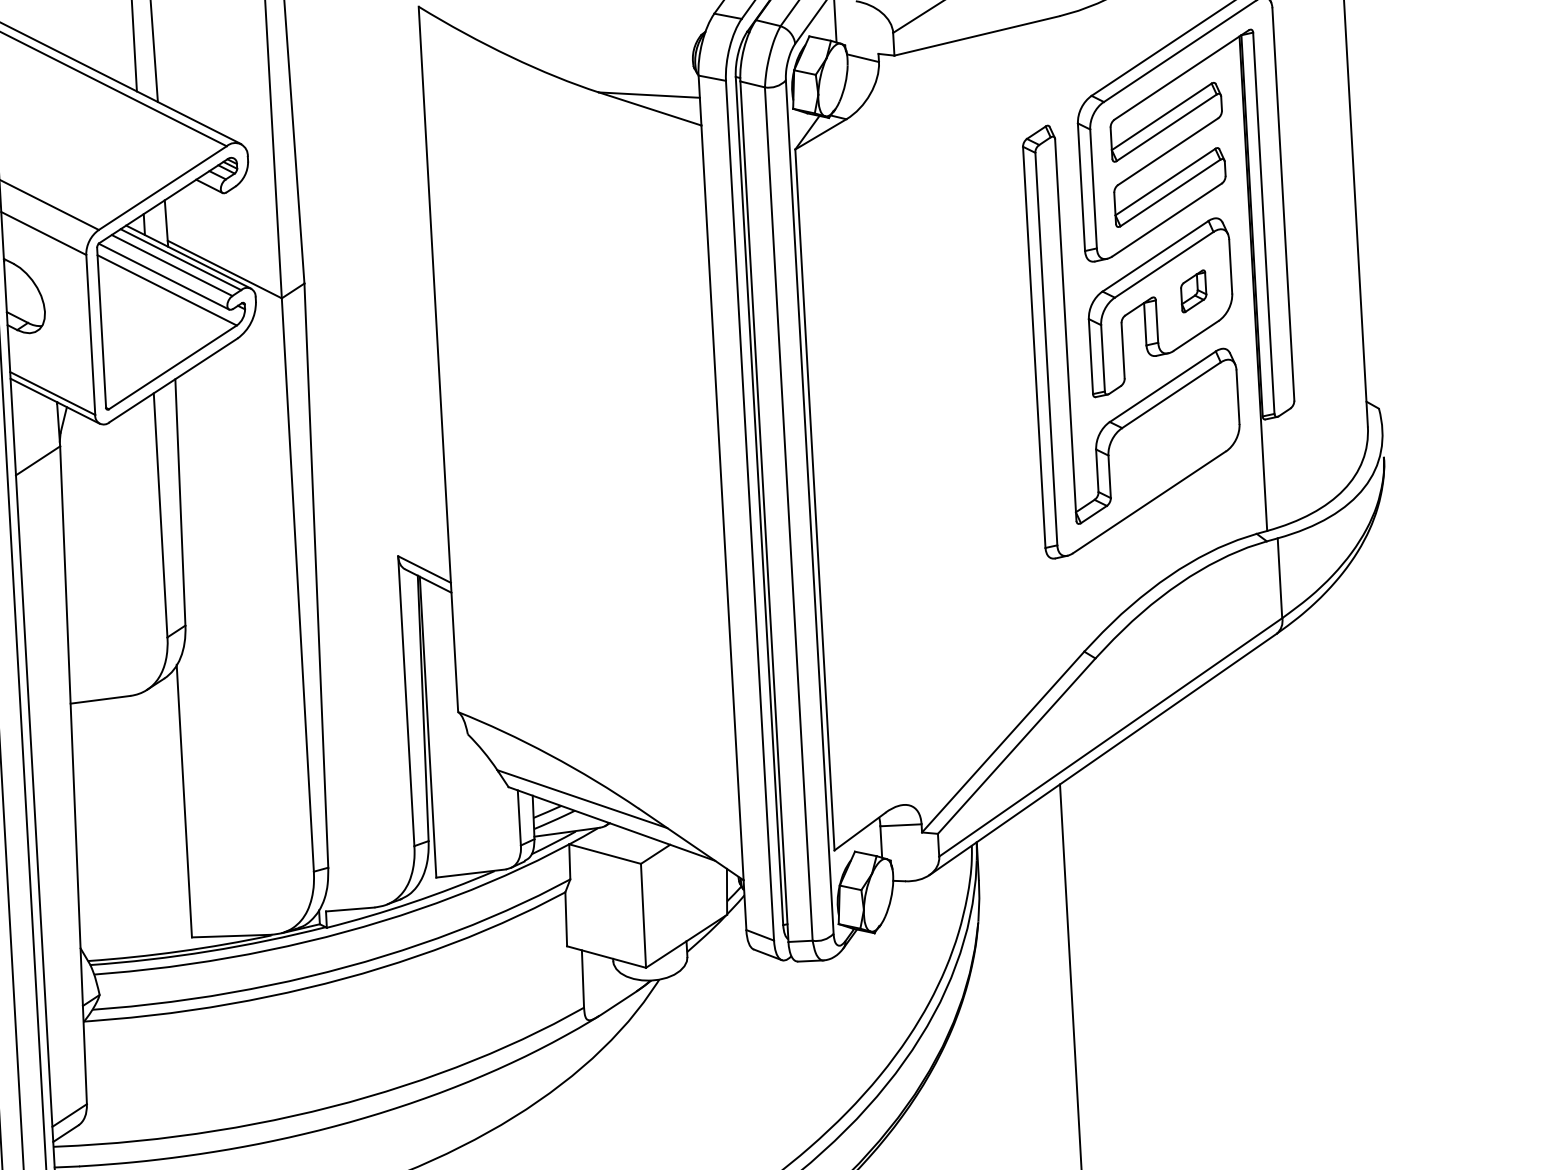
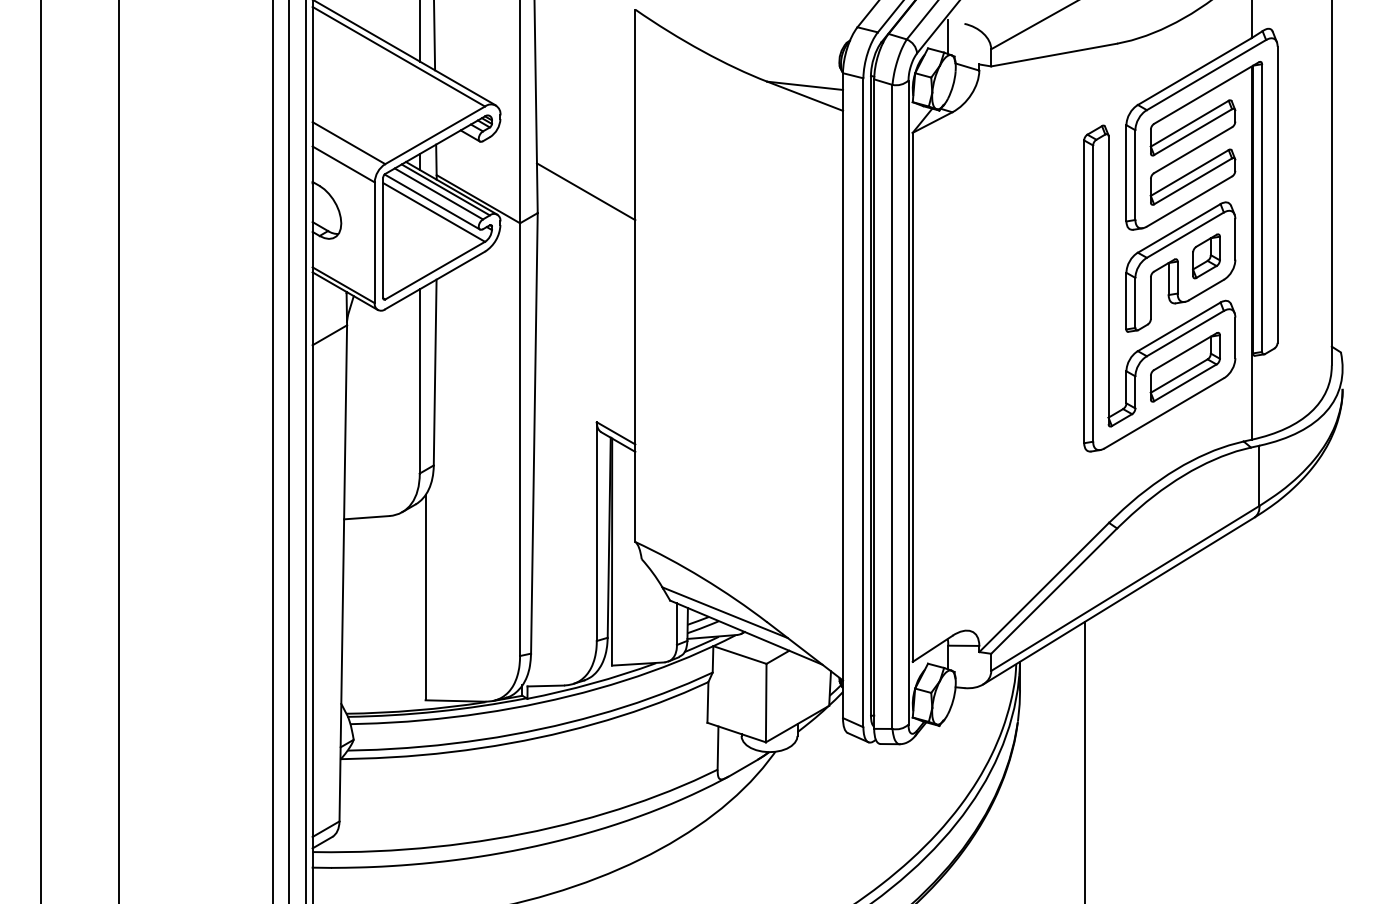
line: (366, 251) -> (585, 191), added
part: (1193, 291) -> (1206, 256), size x1.43
part: (1172, 438) -> (1184, 366), added

